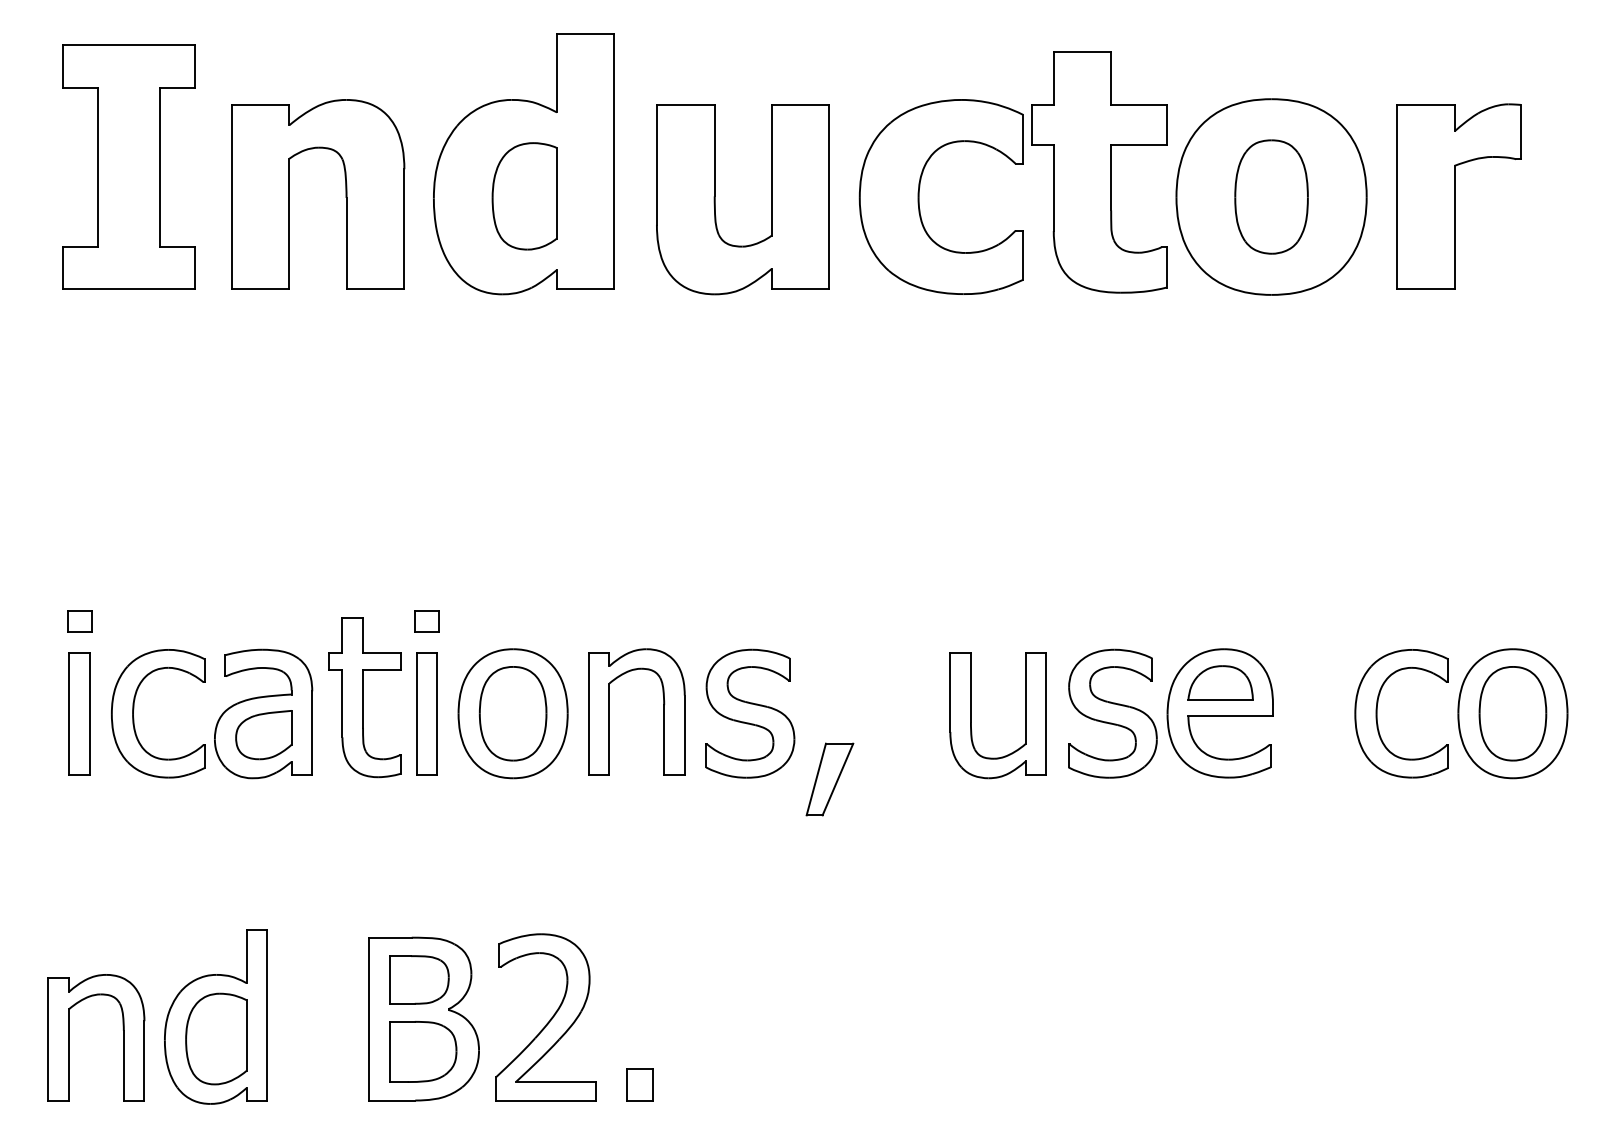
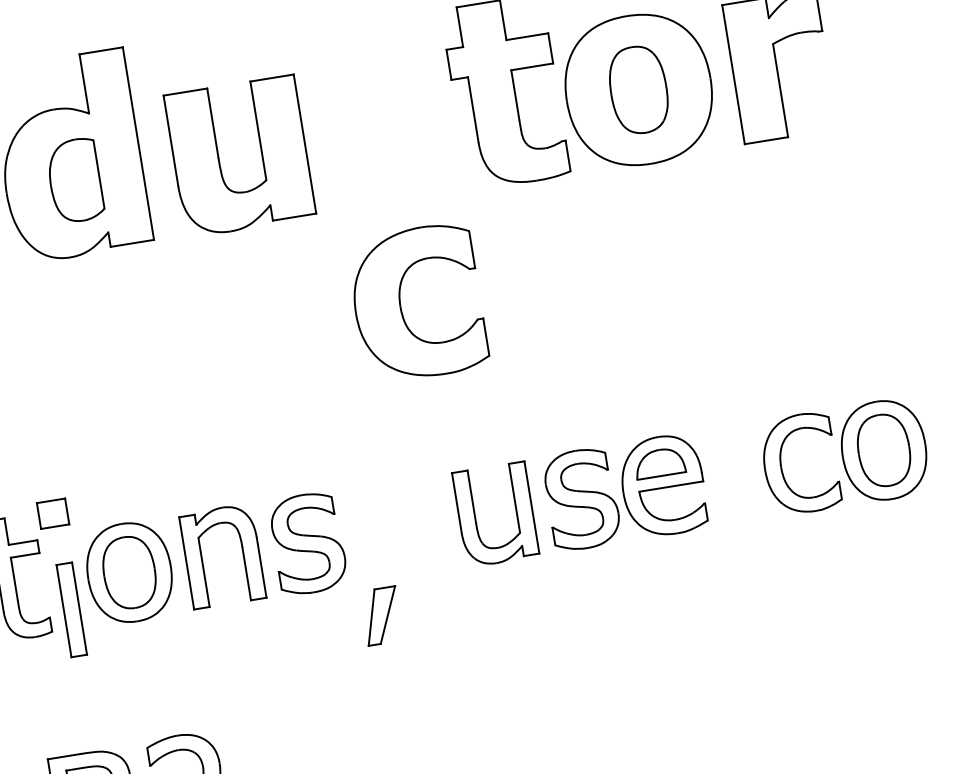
part: (919, 196) -> (400, 305), moved
part: (426, 621) -> (52, 513), size x1.6
part: (426, 713) -> (71, 609), moved
part: (829, 779) -> (381, 616), moved

